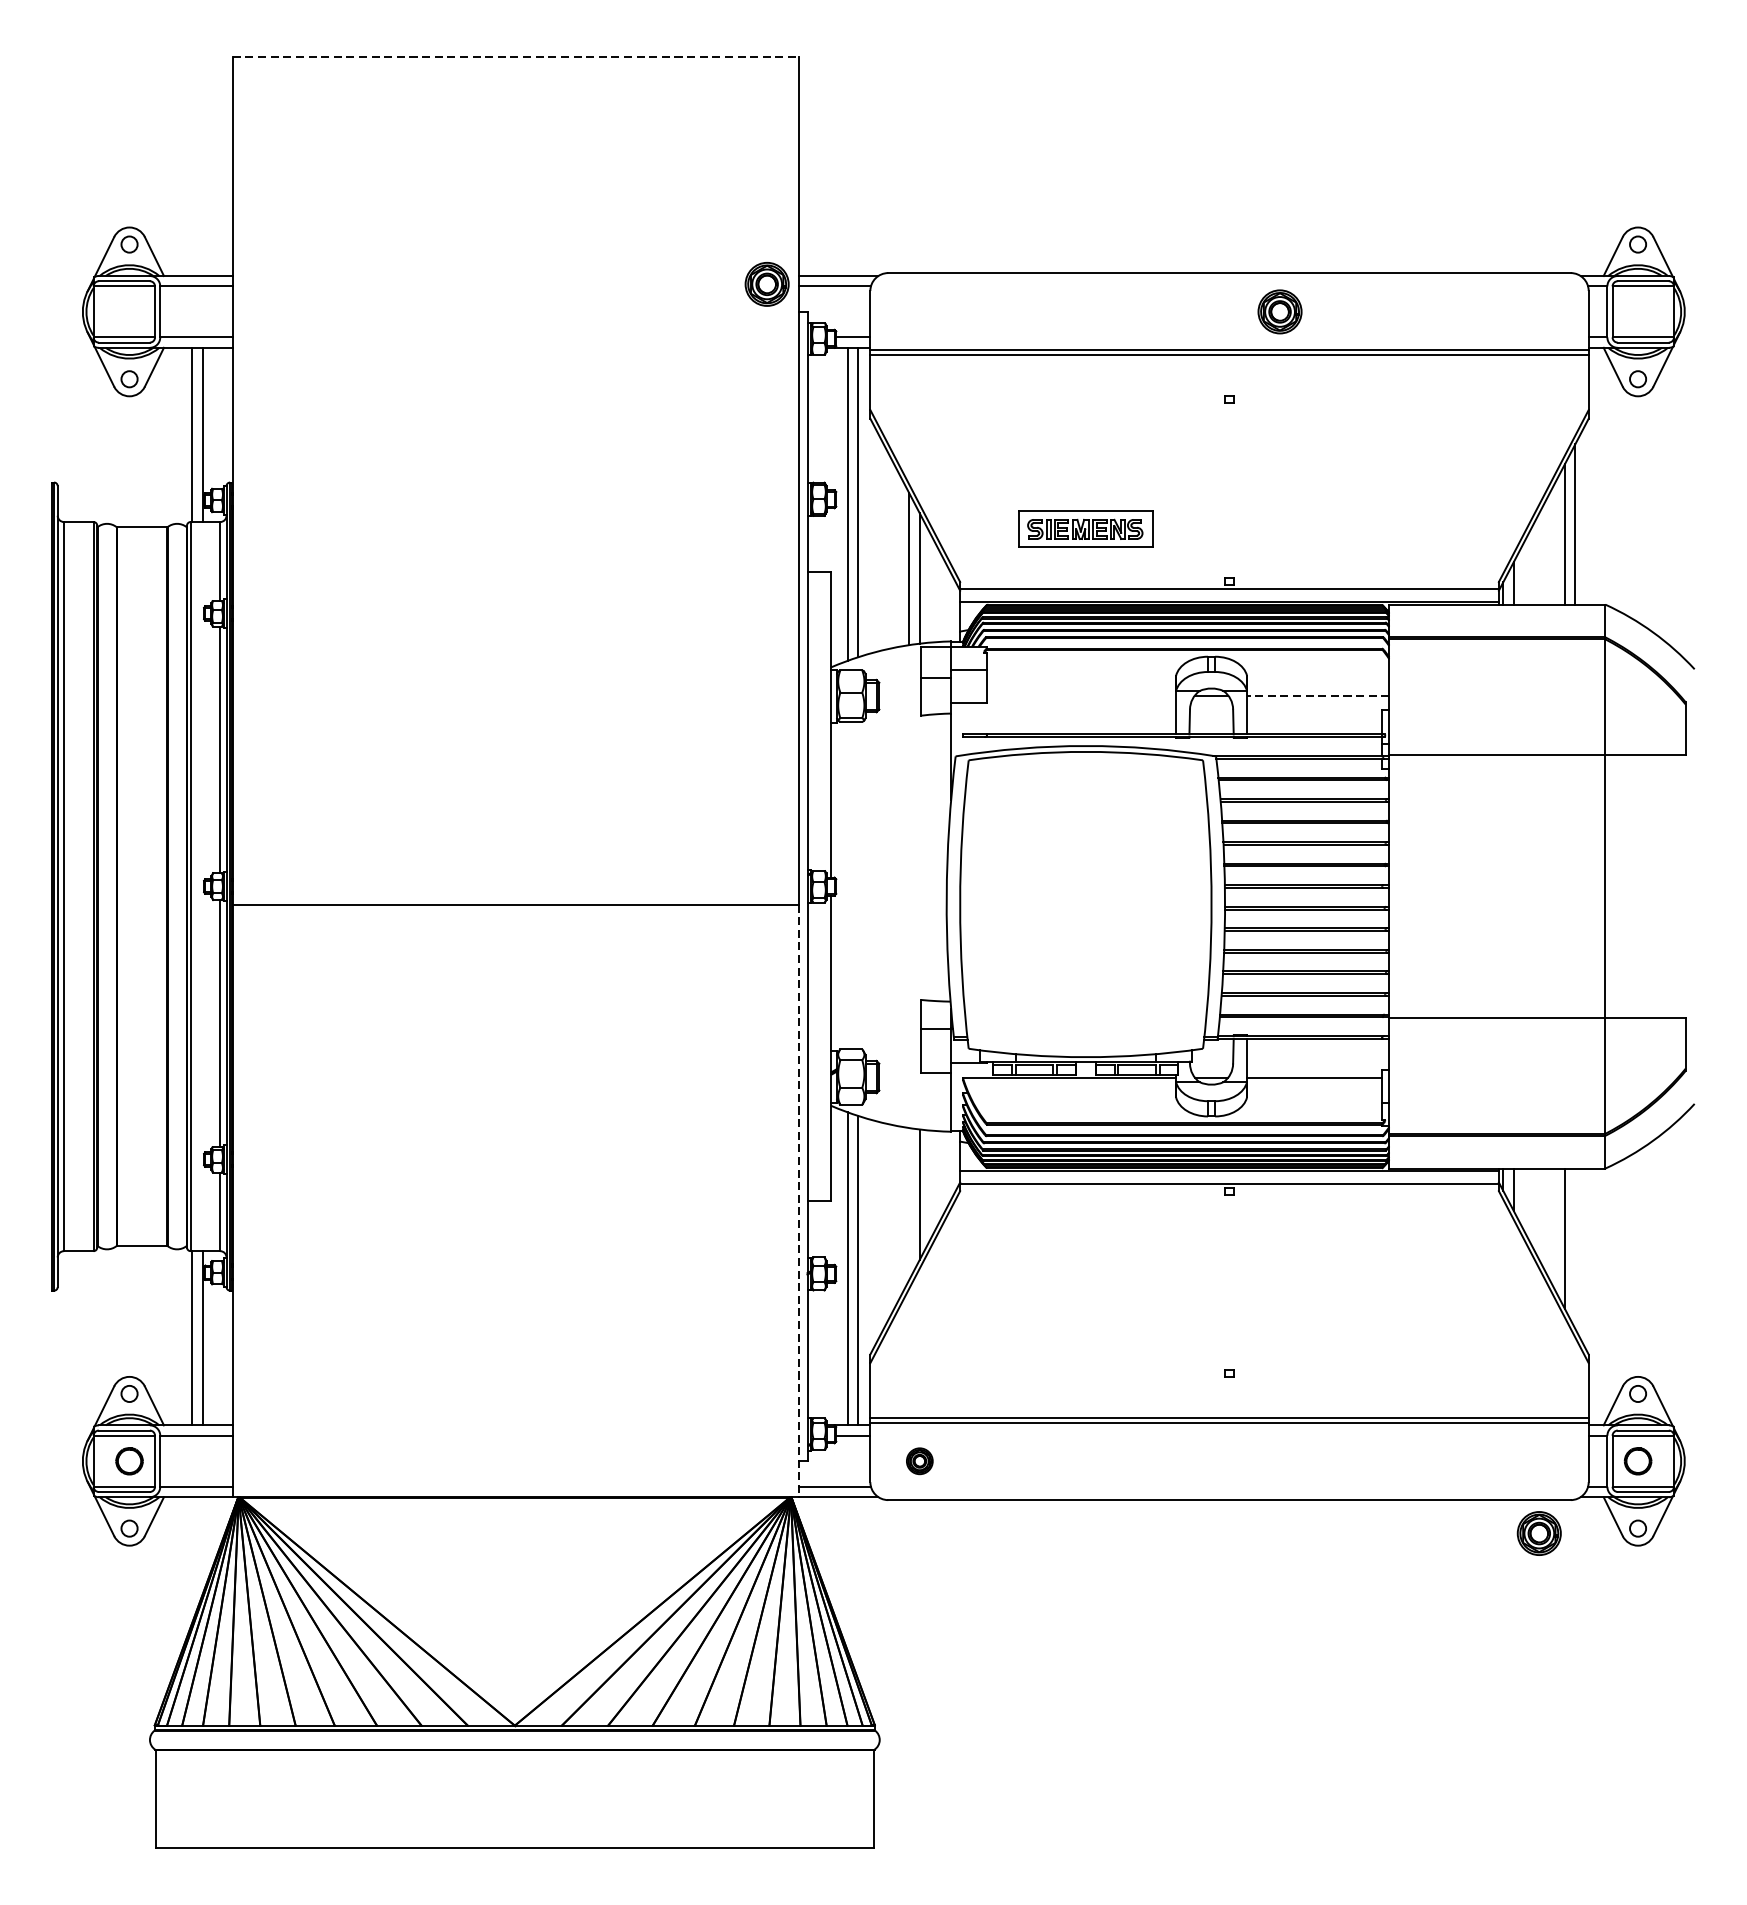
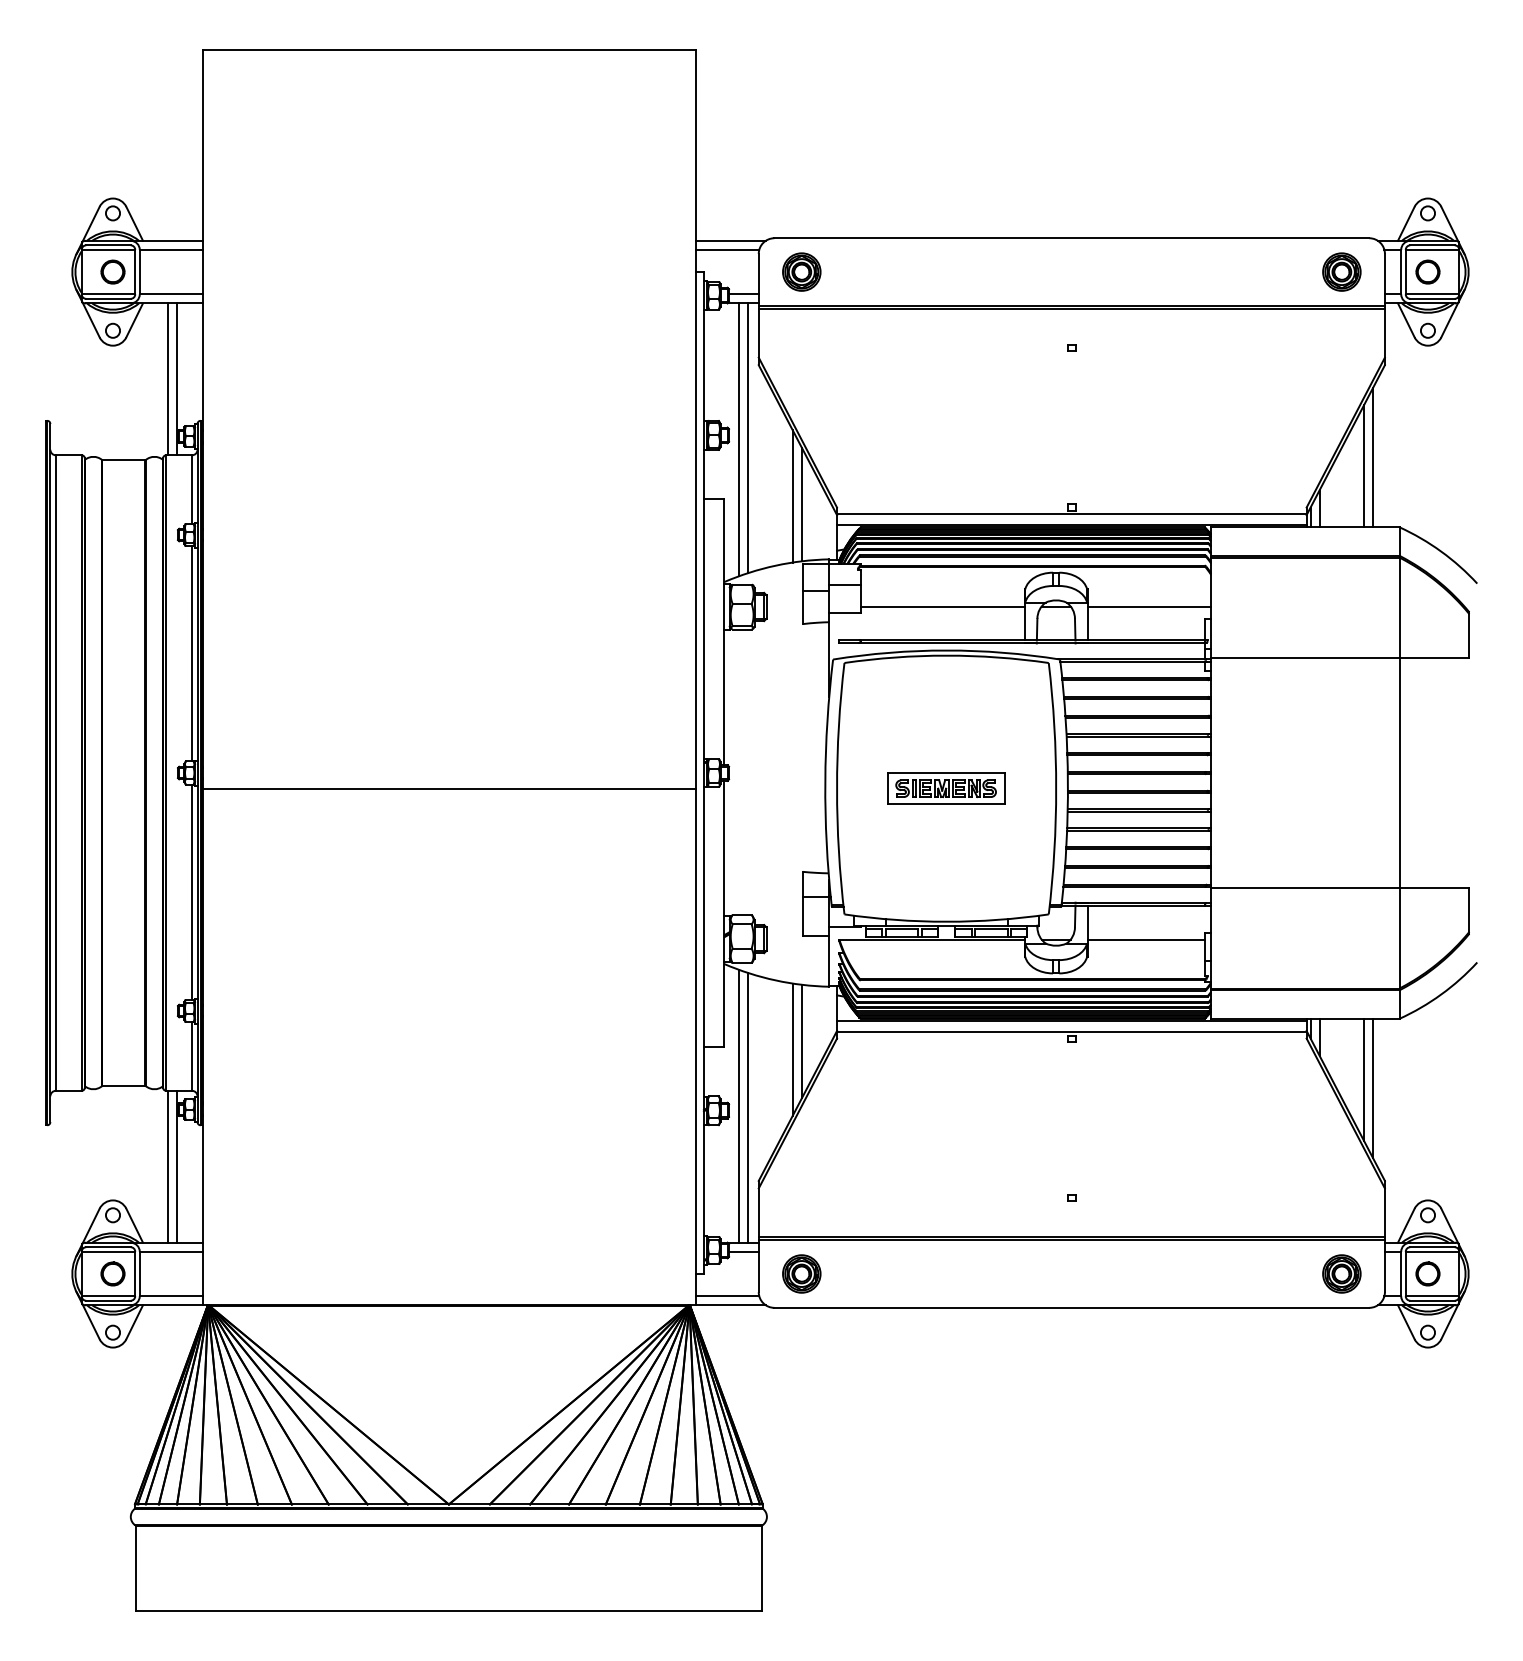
line: (515, 56) -> (449, 49), dashed -> solid
part: (766, 283) -> (801, 271), moved
part: (128, 311) -> (112, 271), added
part: (1279, 311) -> (1341, 271), moved
part: (1637, 311) -> (1427, 271), added
part: (1085, 529) -> (946, 788), moved
line: (1081, 695) -> (942, 606), added
line: (1318, 695) -> (1149, 606), dashed -> solid
line: (798, 1201) -> (696, 1047), dashed -> solid
line: (909, 1203) -> (792, 1049), added
line: (1575, 1248) -> (1373, 1088), added
part: (919, 1460) -> (801, 1273), size x1.67
part: (1538, 1532) -> (1341, 1273), moved

